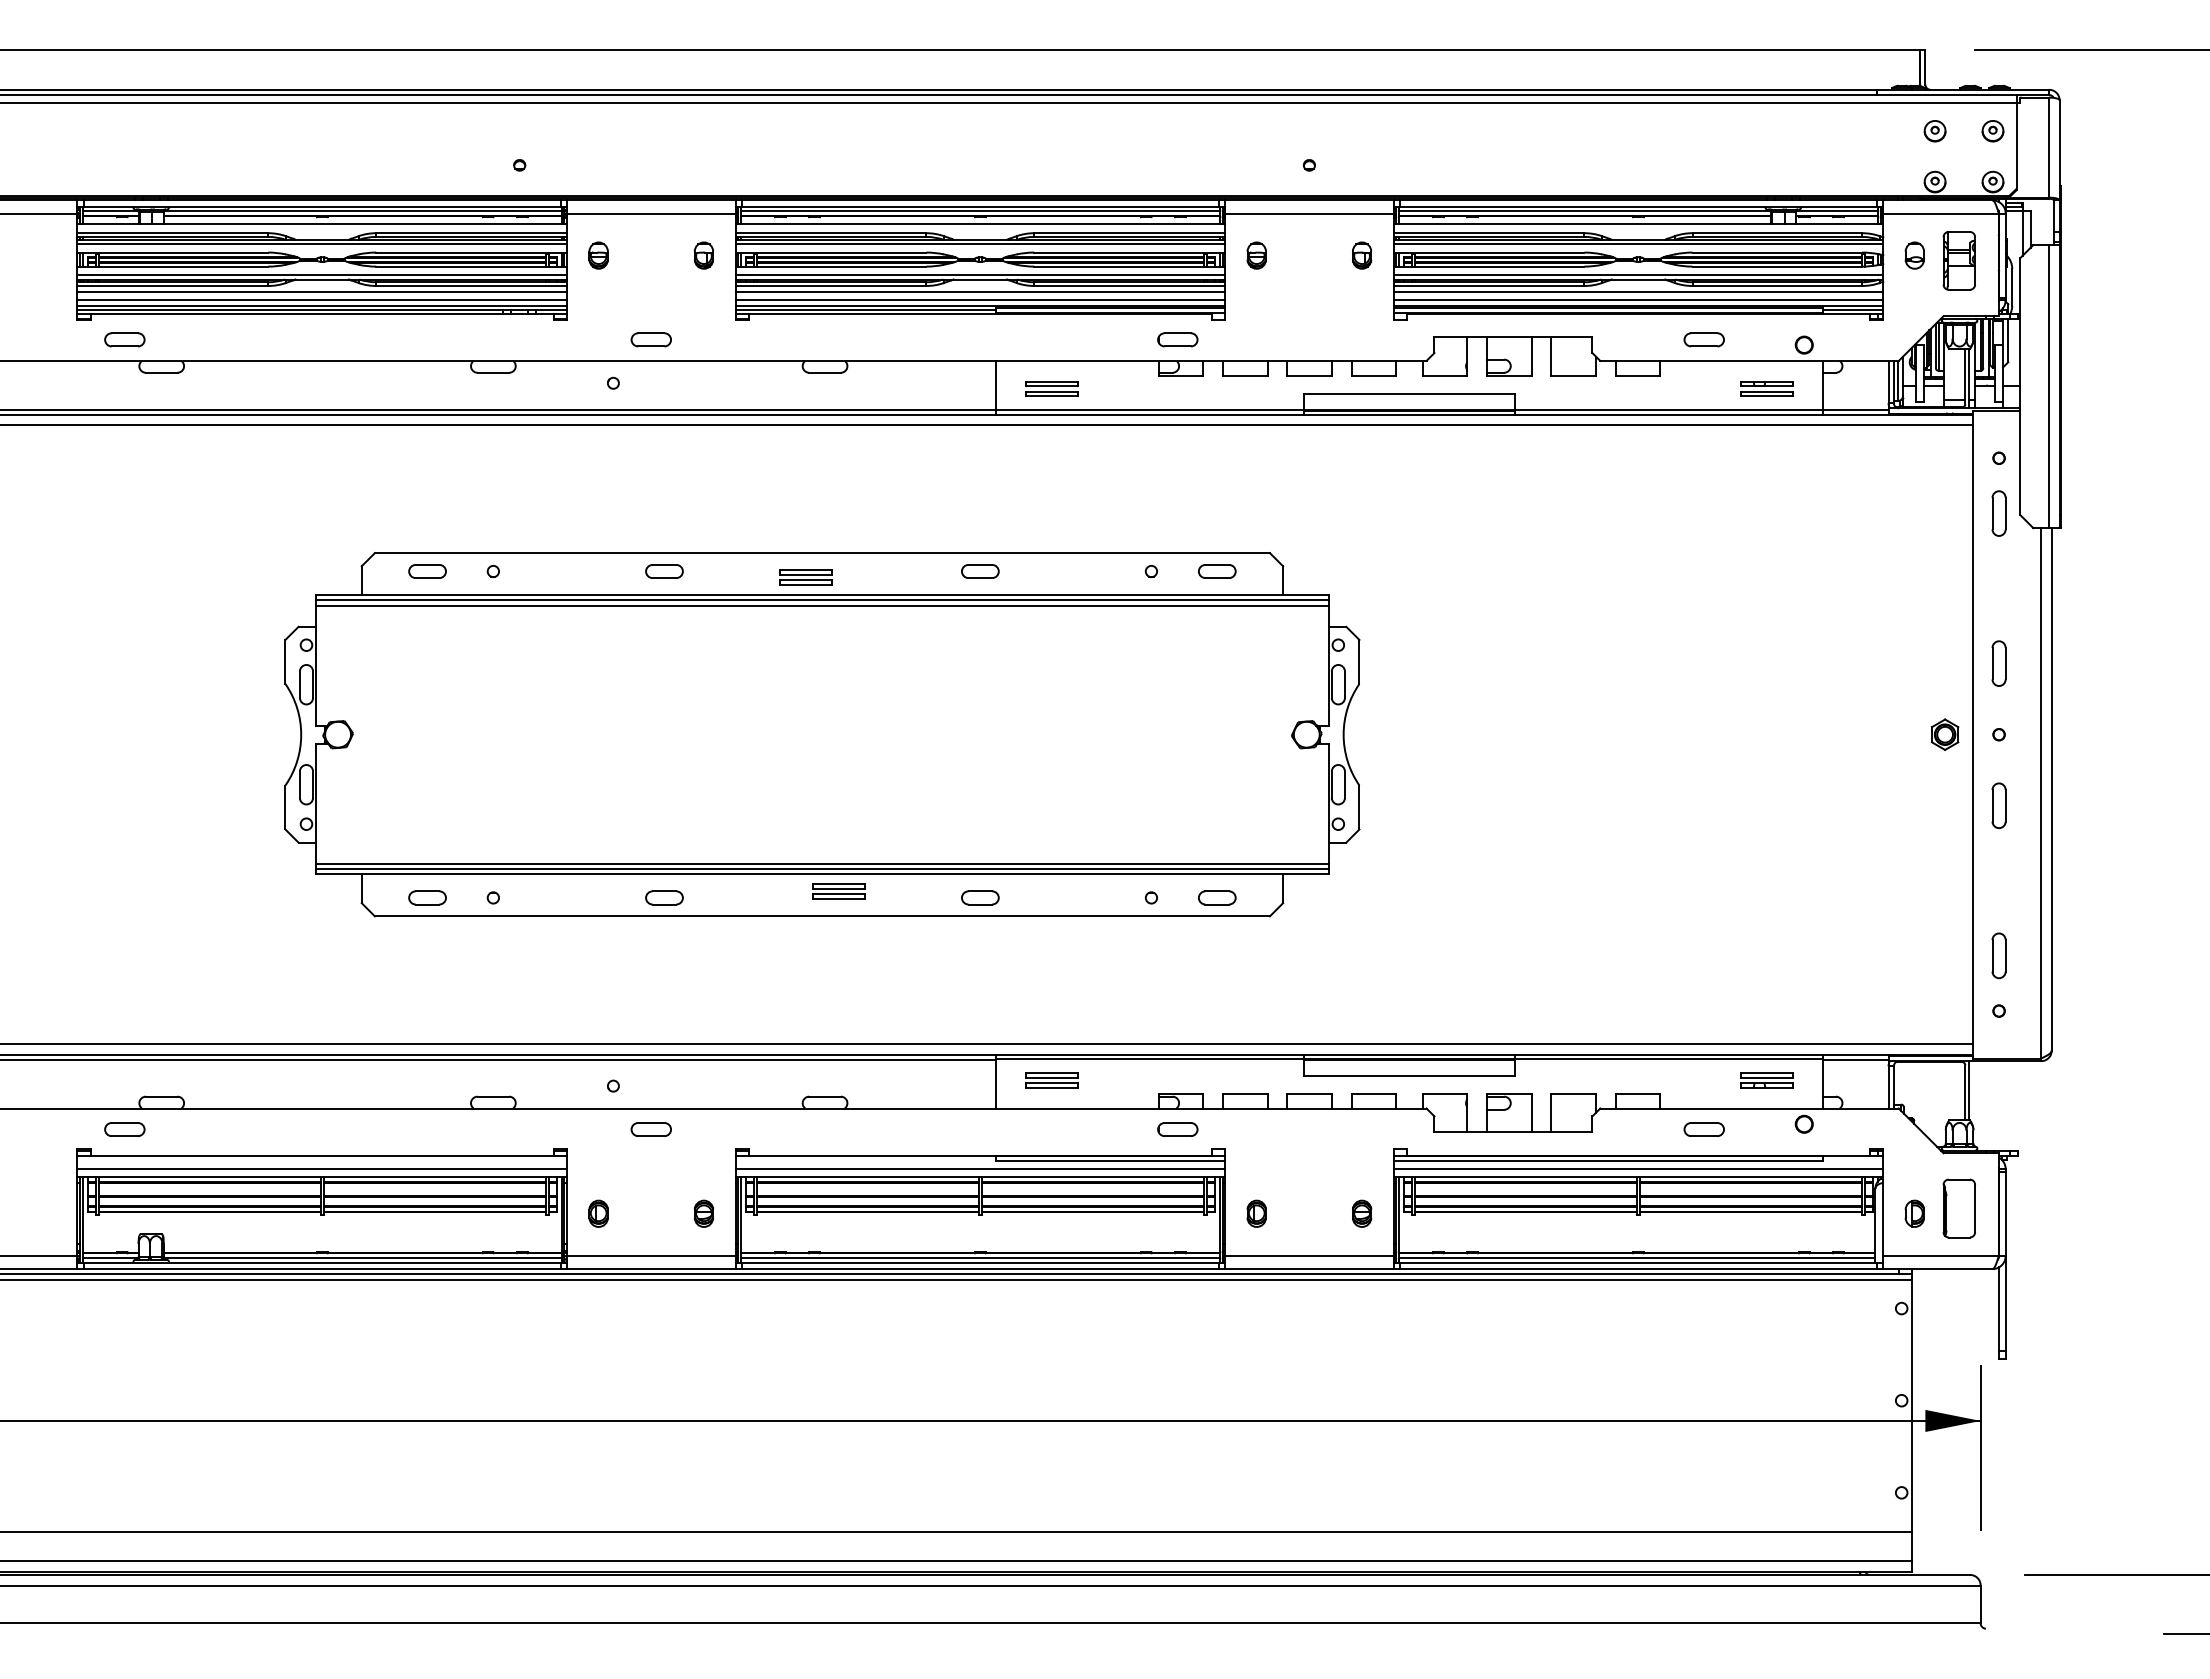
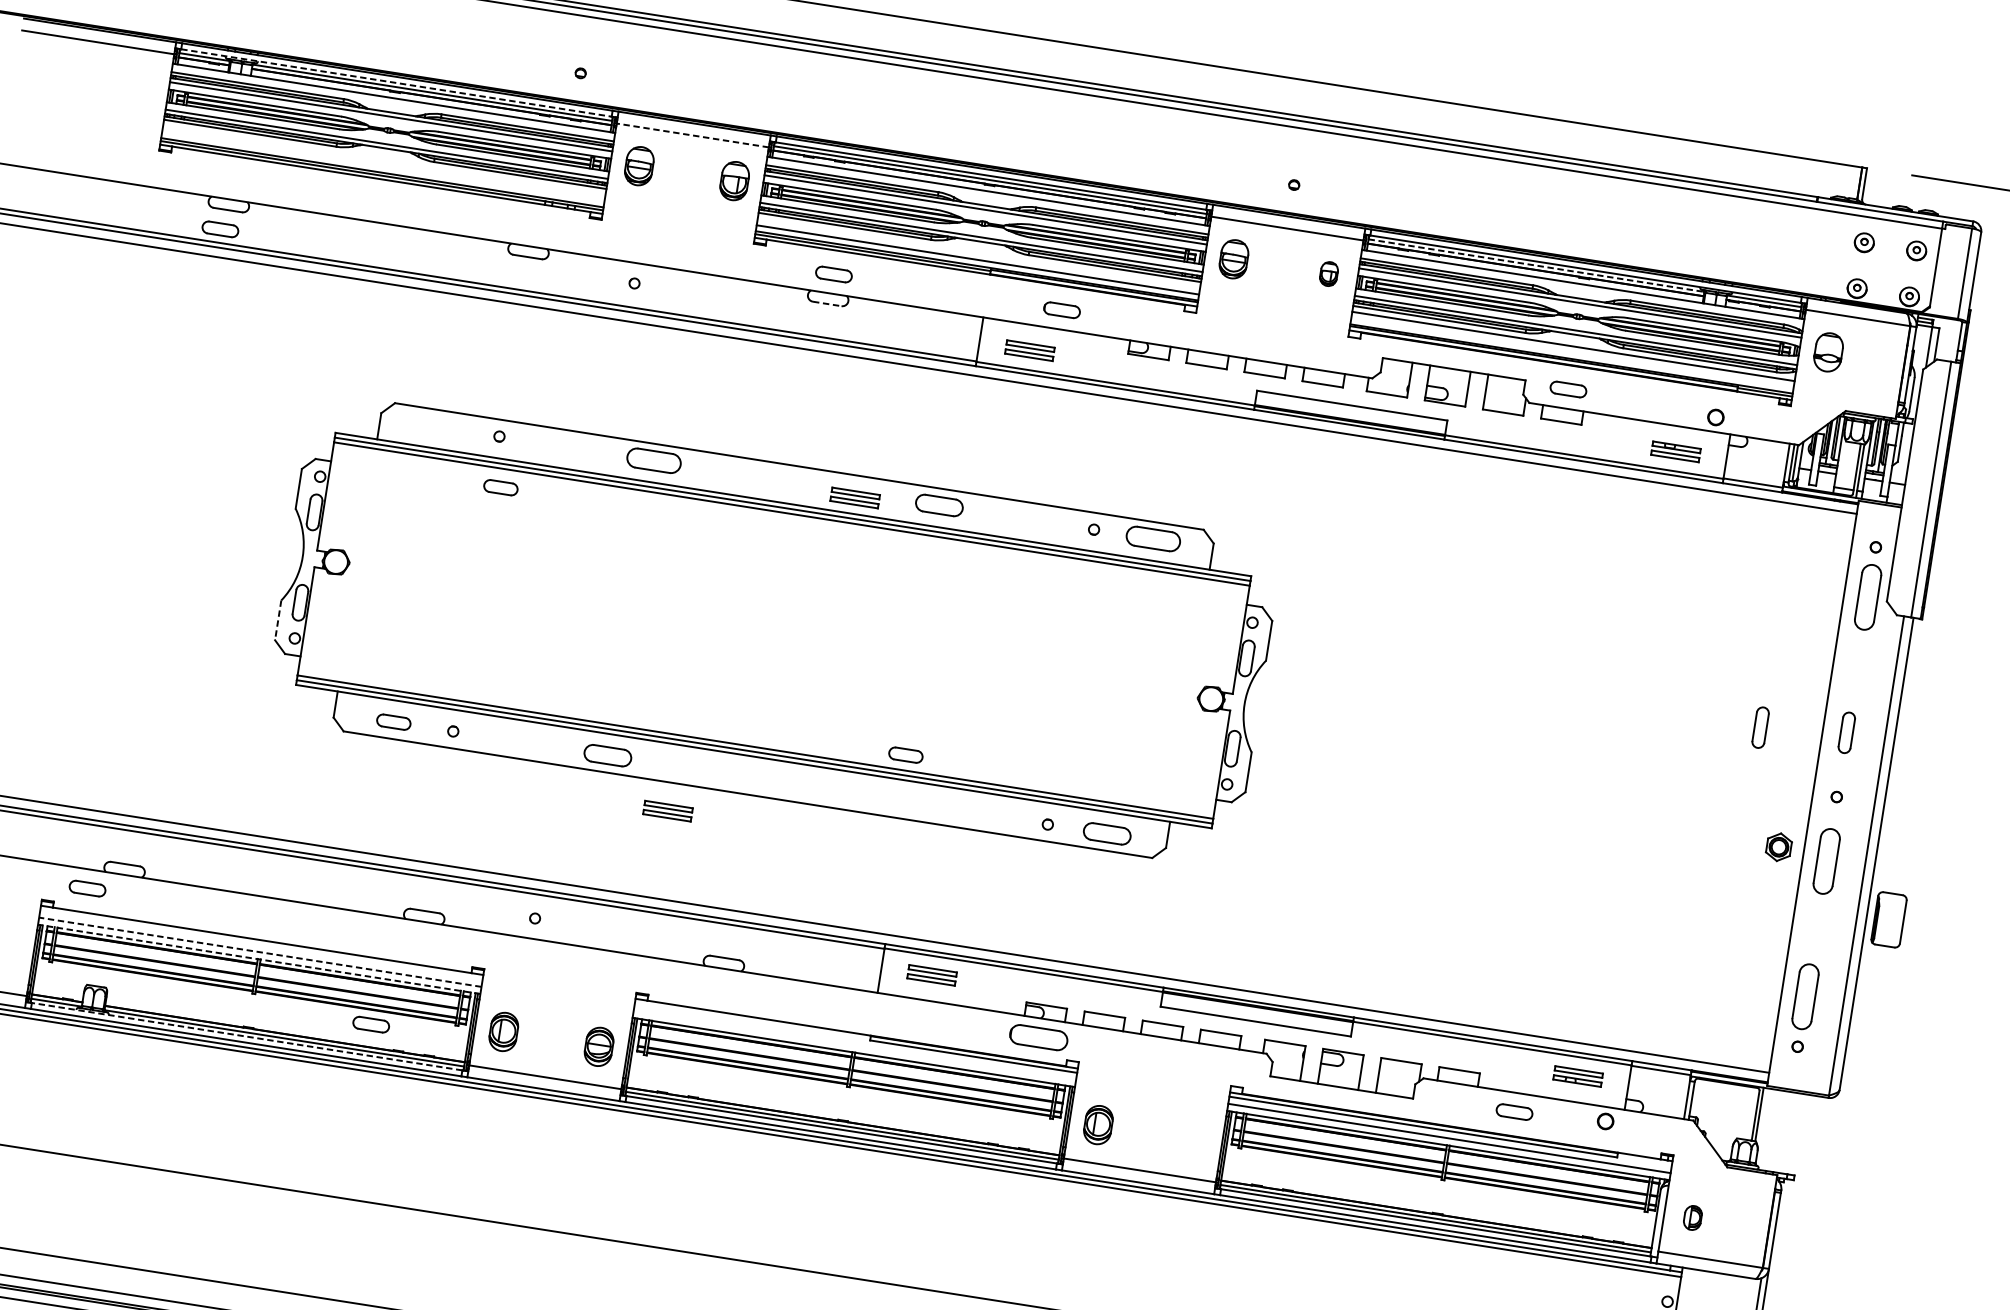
line: (322, 206) -> (396, 82), solid -> dashed
line: (1584, 211) -> (1536, 265), solid -> dashed
line: (650, 213) -> (692, 135), solid -> dashed
part: (598, 255) -> (639, 165), size x1.6
part: (703, 255) -> (734, 180), size x1.6
part: (1256, 255) -> (1233, 259), size x1.6
part: (1914, 255) -> (1828, 352), size x1.6
part: (1958, 260) -> (1867, 362), removed
line: (322, 292) -> (384, 160), removed
line: (980, 292) -> (979, 253), removed
line: (322, 299) -> (383, 166), removed
line: (1638, 299) -> (1572, 352), removed
part: (124, 339) -> (220, 228), moved
part: (650, 339) -> (833, 274), moved
part: (1177, 339) -> (1061, 309), moved
part: (1703, 339) -> (1567, 389), moved
line: (825, 372) -> (827, 303), solid -> dashed
part: (1998, 513) -> (1867, 597), size x1.6
part: (427, 571) -> (500, 487), moved
part: (664, 571) -> (654, 460), size x1.6
part: (980, 571) -> (939, 505), size x1.4
part: (1217, 571) -> (1153, 539), size x1.6
part: (805, 577) -> (854, 497), moved
part: (1904, 672) -> (1760, 727), added
part: (1944, 734) -> (1778, 846), moved
part: (1998, 805) -> (1826, 860), size x1.6
line: (285, 807) -> (278, 620), solid -> dashed
part: (838, 891) -> (667, 810), moved
part: (664, 897) -> (607, 755), size x1.4
part: (980, 897) -> (906, 754), moved
part: (1217, 897) -> (1107, 833), size x1.4
part: (1998, 955) -> (1805, 996), size x1.6
part: (650, 1129) -> (370, 1024), moved
part: (1177, 1129) -> (1038, 1037), size x1.6
line: (322, 1169) -> (260, 952), solid -> dashed
line: (980, 1169) -> (854, 1045), removed
line: (322, 1176) -> (259, 959), solid -> dashed
part: (1958, 1208) -> (1888, 919), moved
part: (598, 1213) -> (503, 1031), size x1.6
part: (703, 1213) -> (598, 1046), size x1.6
part: (1256, 1213) -> (1098, 1124), size x1.6
part: (1362, 1213) -> (1193, 1139), removed
line: (321, 1262) -> (246, 1036), solid -> dashed

